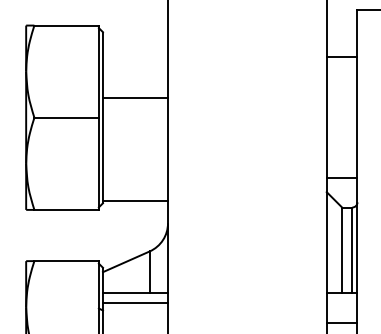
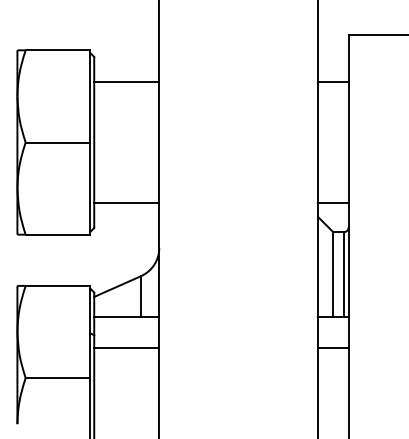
line: (135, 97) -> (126, 81), moved
line: (135, 201) -> (126, 203), moved
line: (135, 302) -> (126, 347), moved

